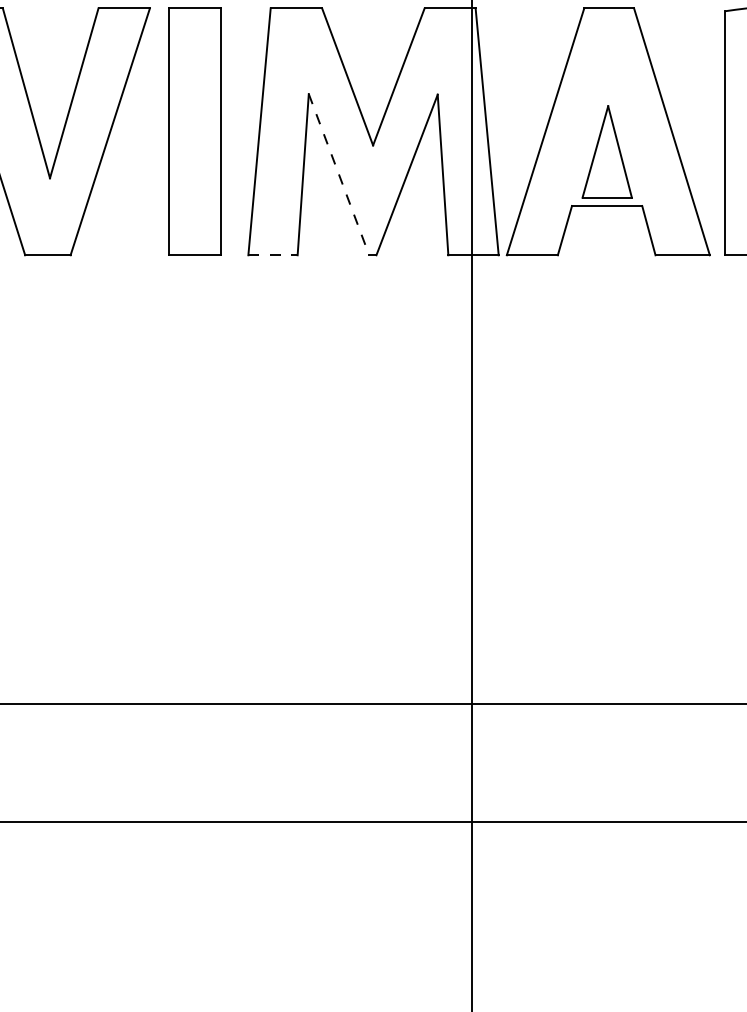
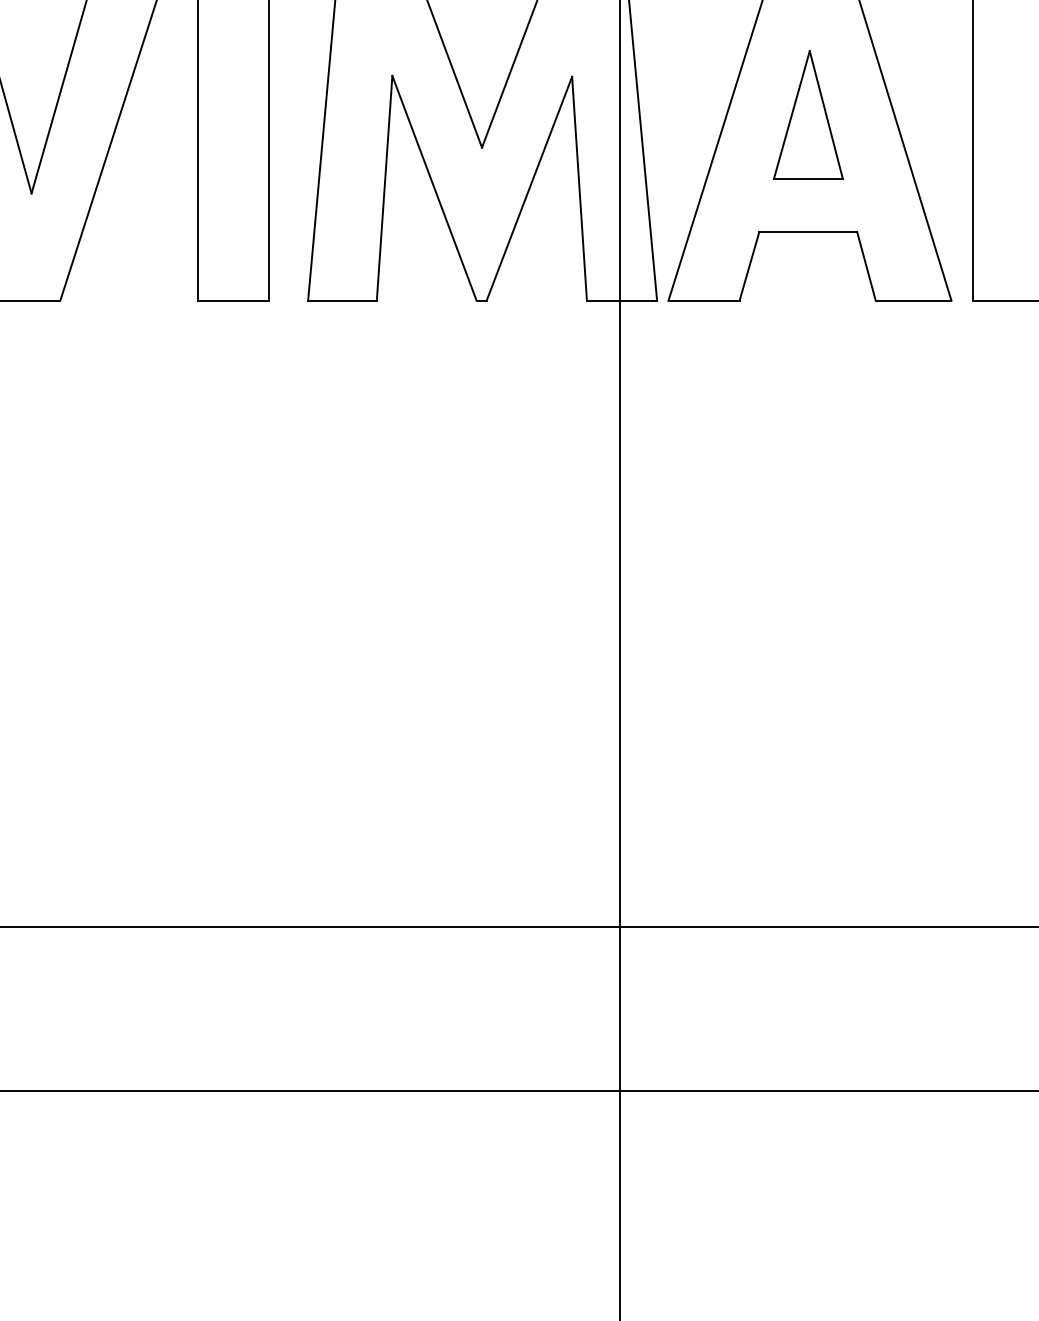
part: (606, 151) -> (807, 114), moved
line: (339, 175) -> (435, 189), dashed -> solid
line: (273, 255) -> (343, 301), dashed -> solid

